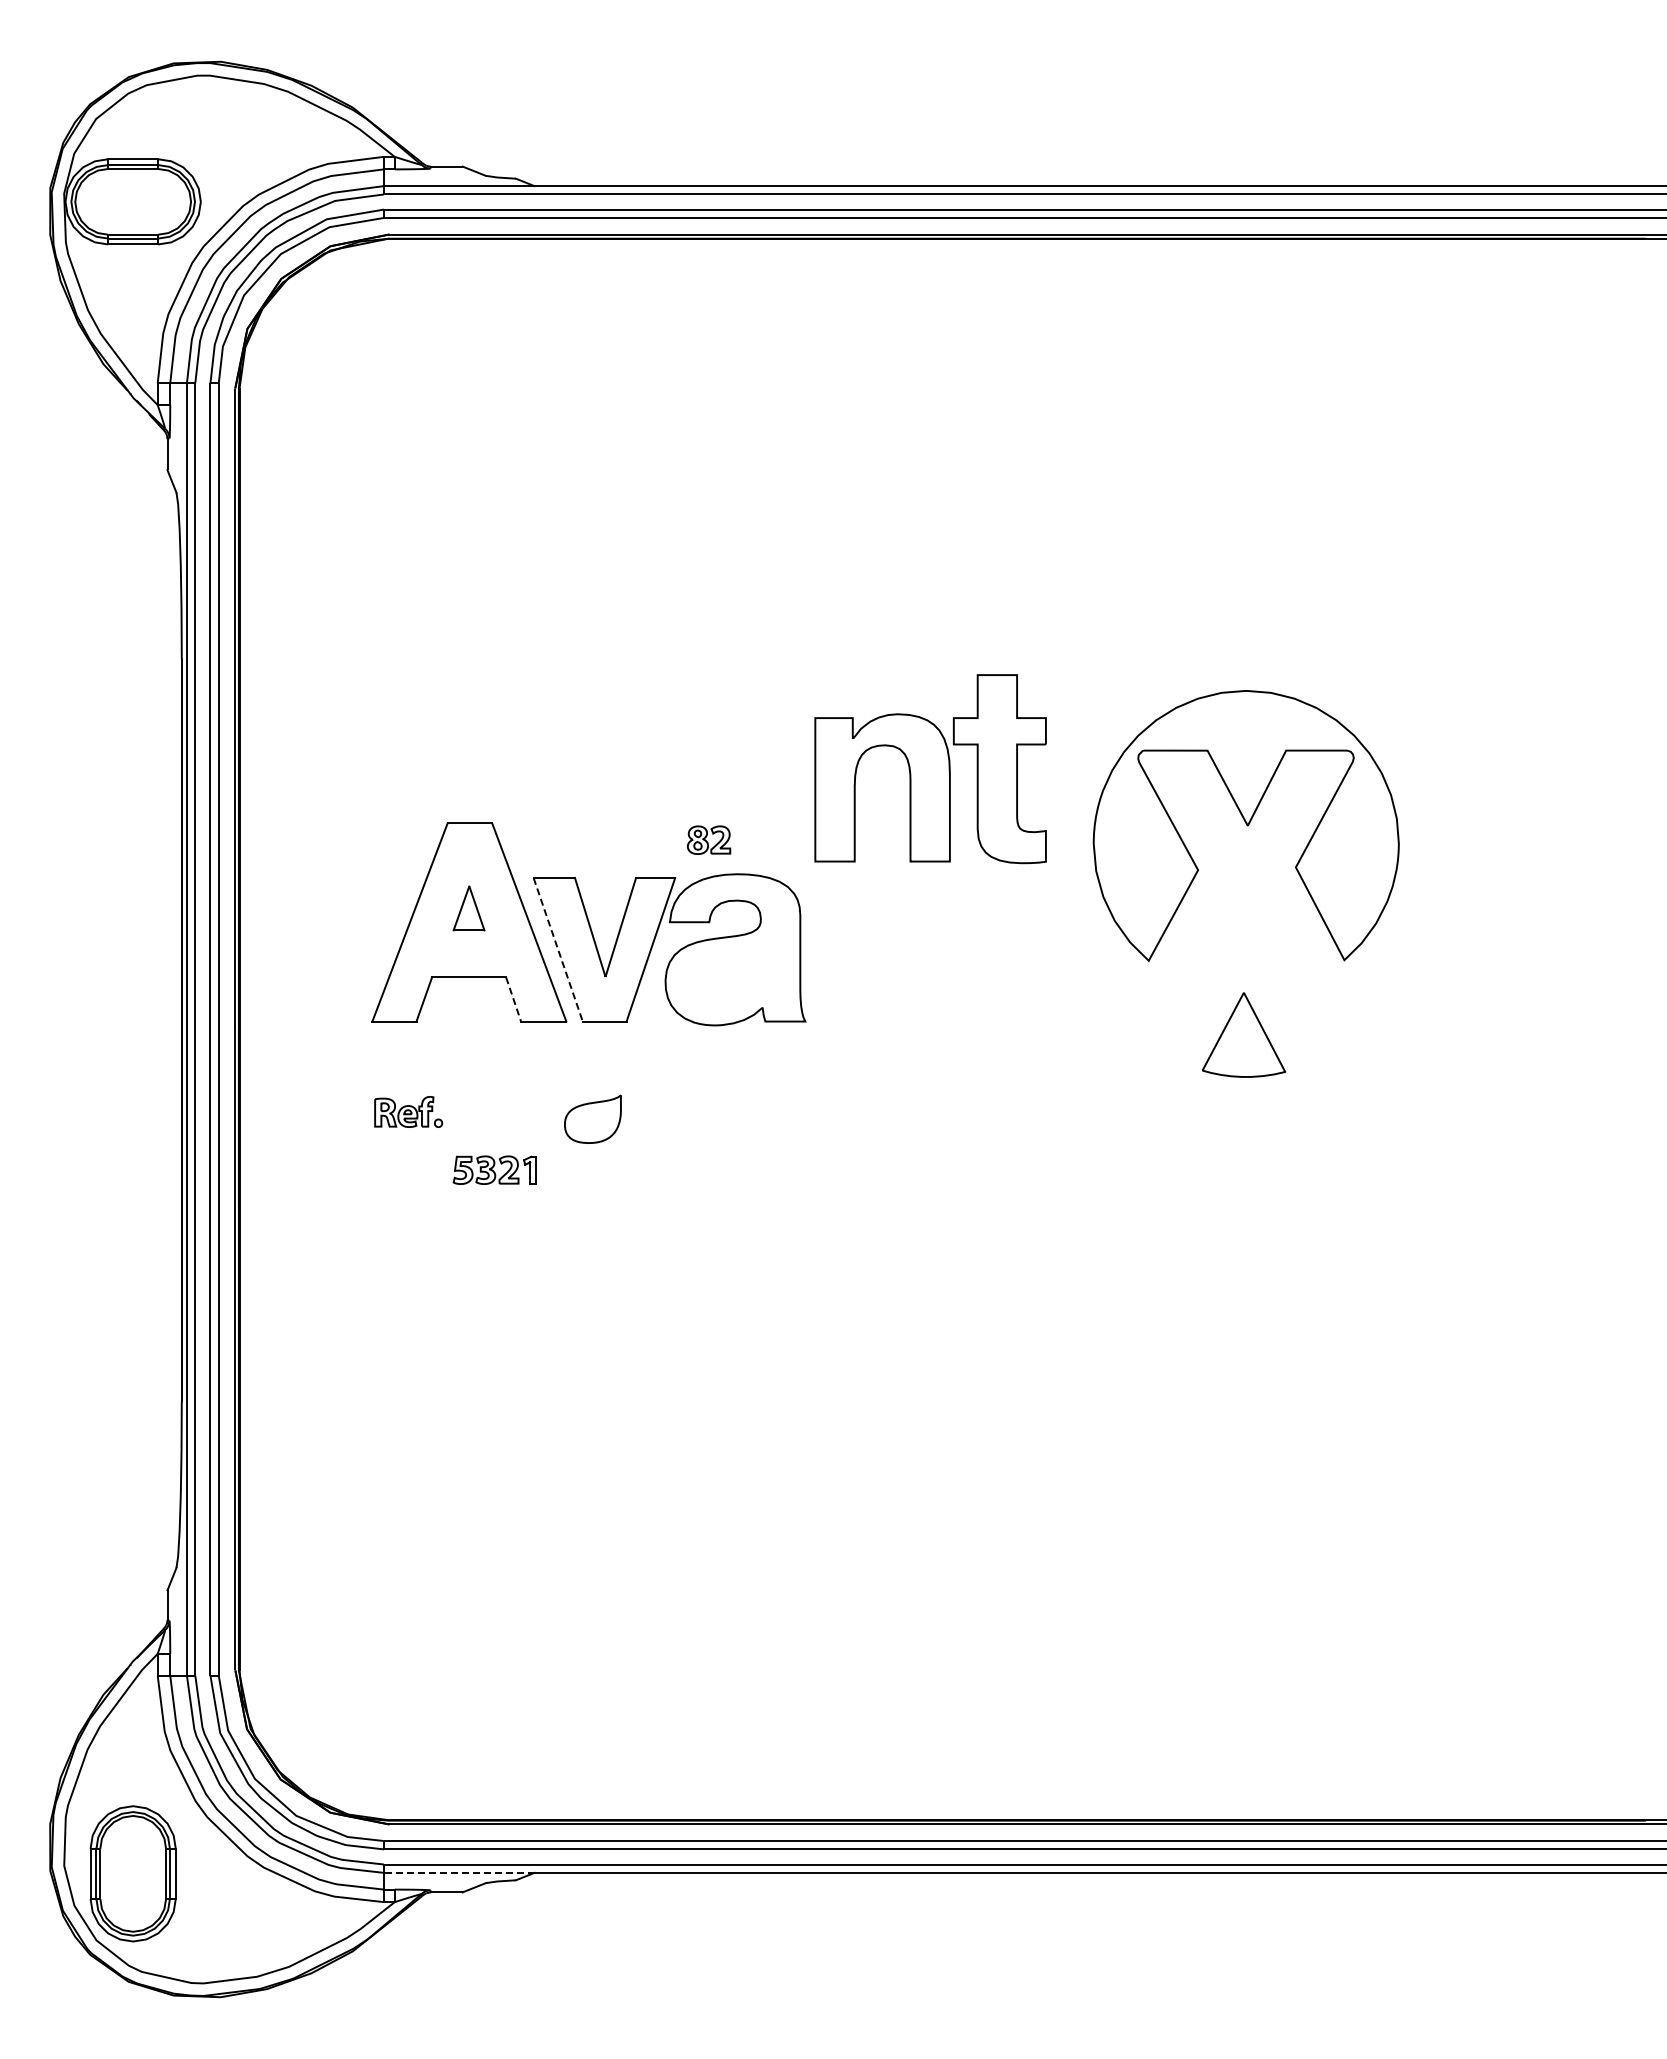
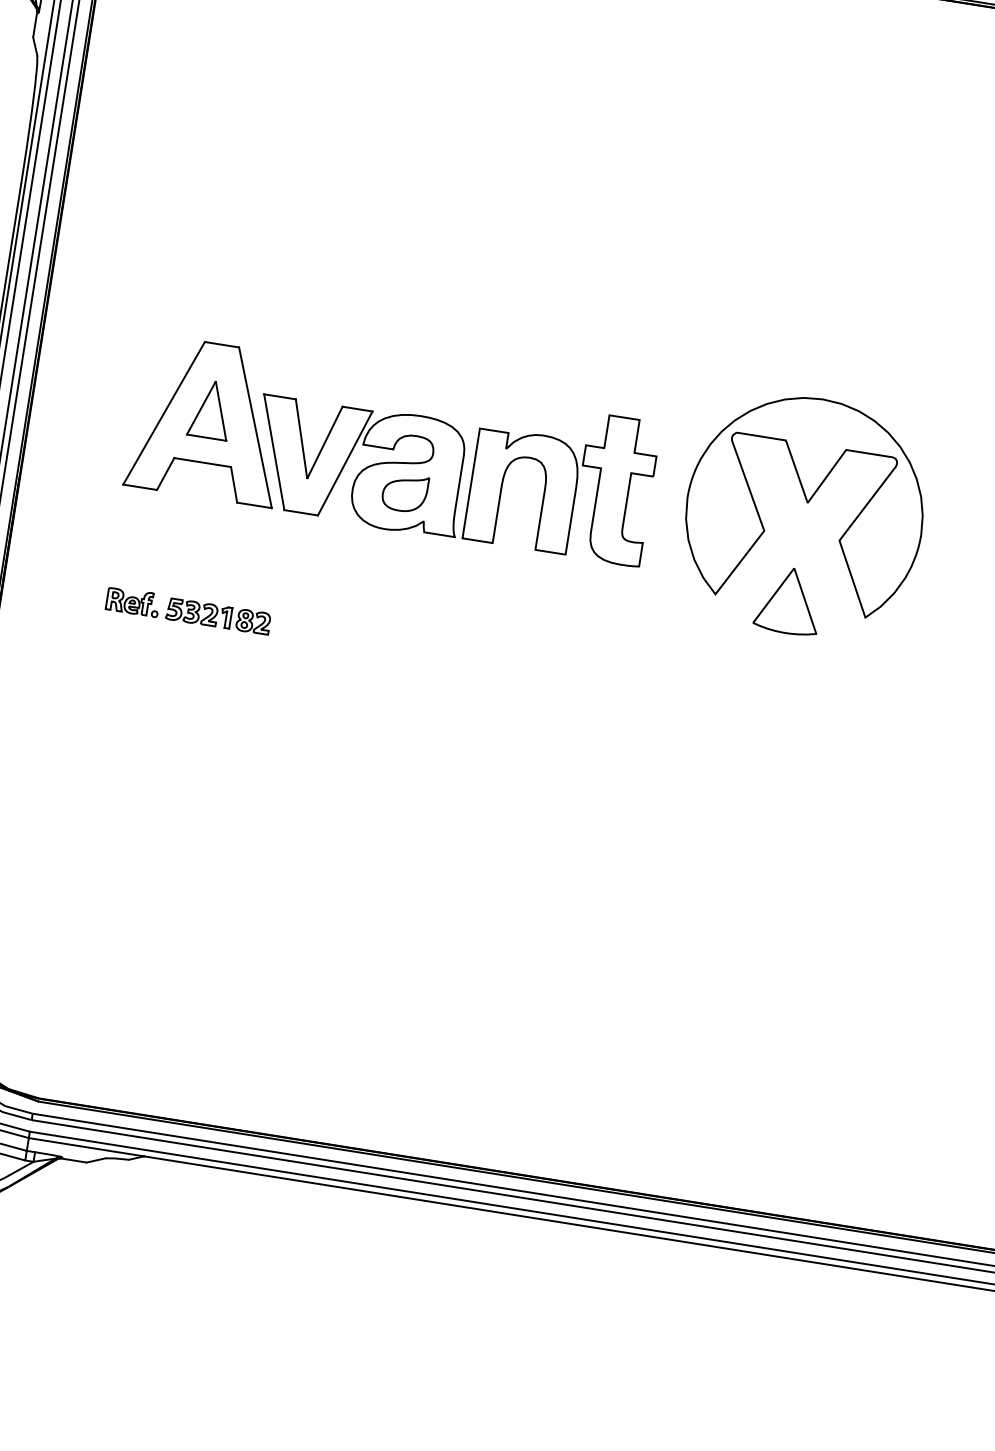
part: (930, 769) -> (561, 481), moved
part: (1245, 826) -> (805, 503), moved
part: (709, 839) -> (253, 621), moved
part: (468, 908) -> (210, 409), size x1.67
line: (558, 949) -> (274, 452), dashed -> solid
line: (513, 999) -> (234, 484), dashed -> solid
part: (408, 1111) -> (133, 601), moved
part: (592, 1118) -> (404, 492), moved
line: (458, 1872) -> (85, 1146), dashed -> solid

